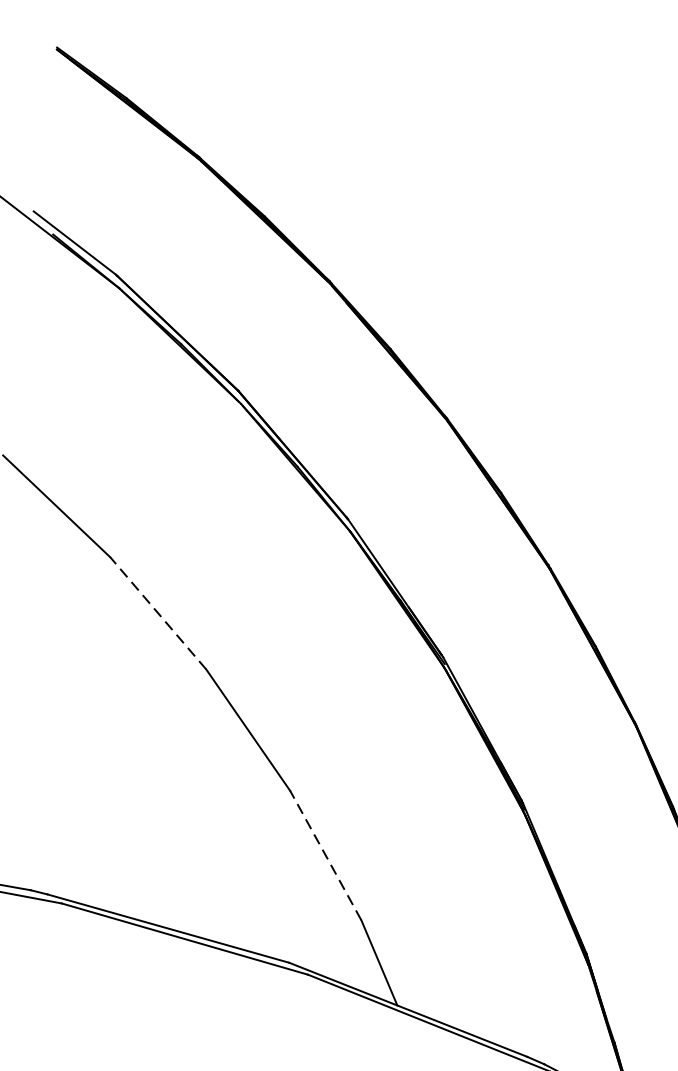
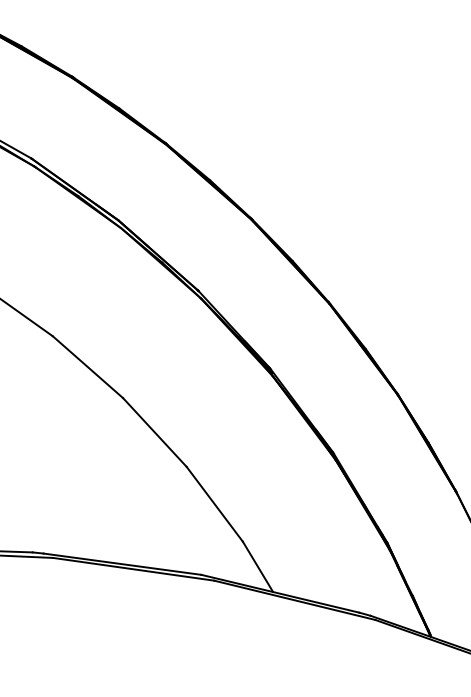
line: (157, 613) -> (87, 367), dashed -> solid
line: (325, 855) -> (214, 504), dashed -> solid

